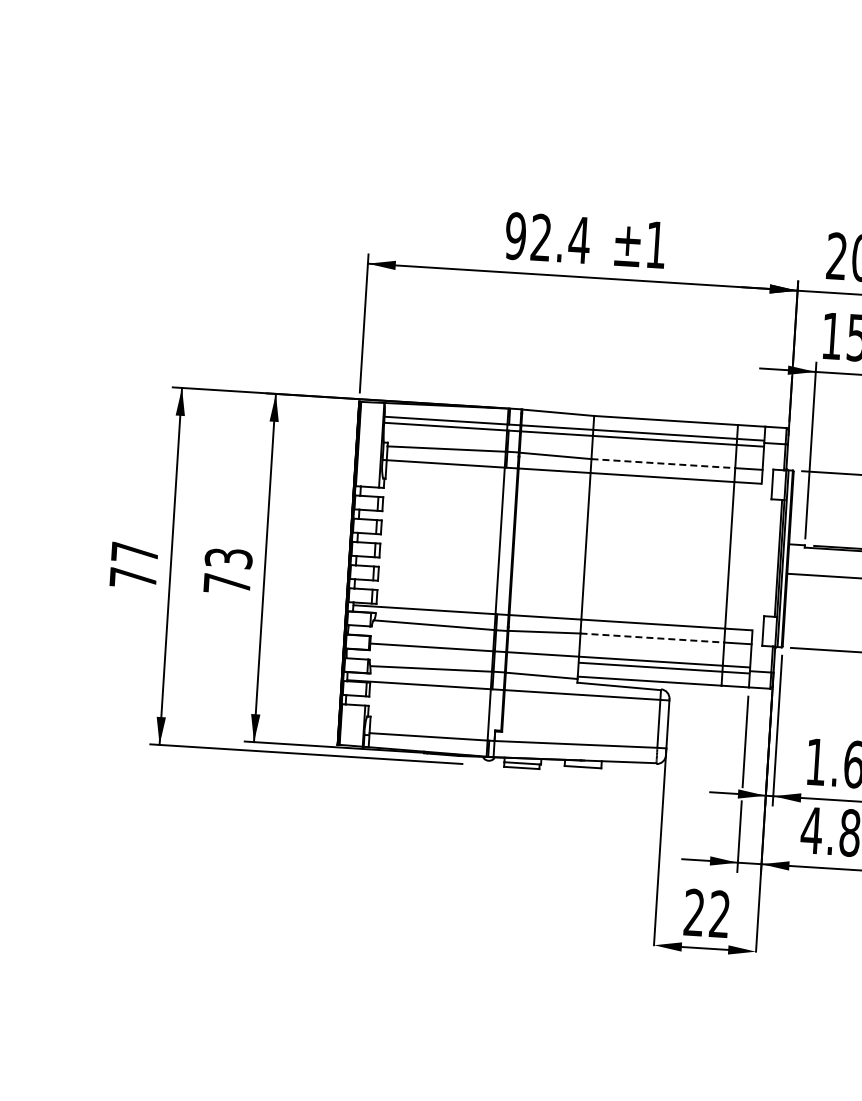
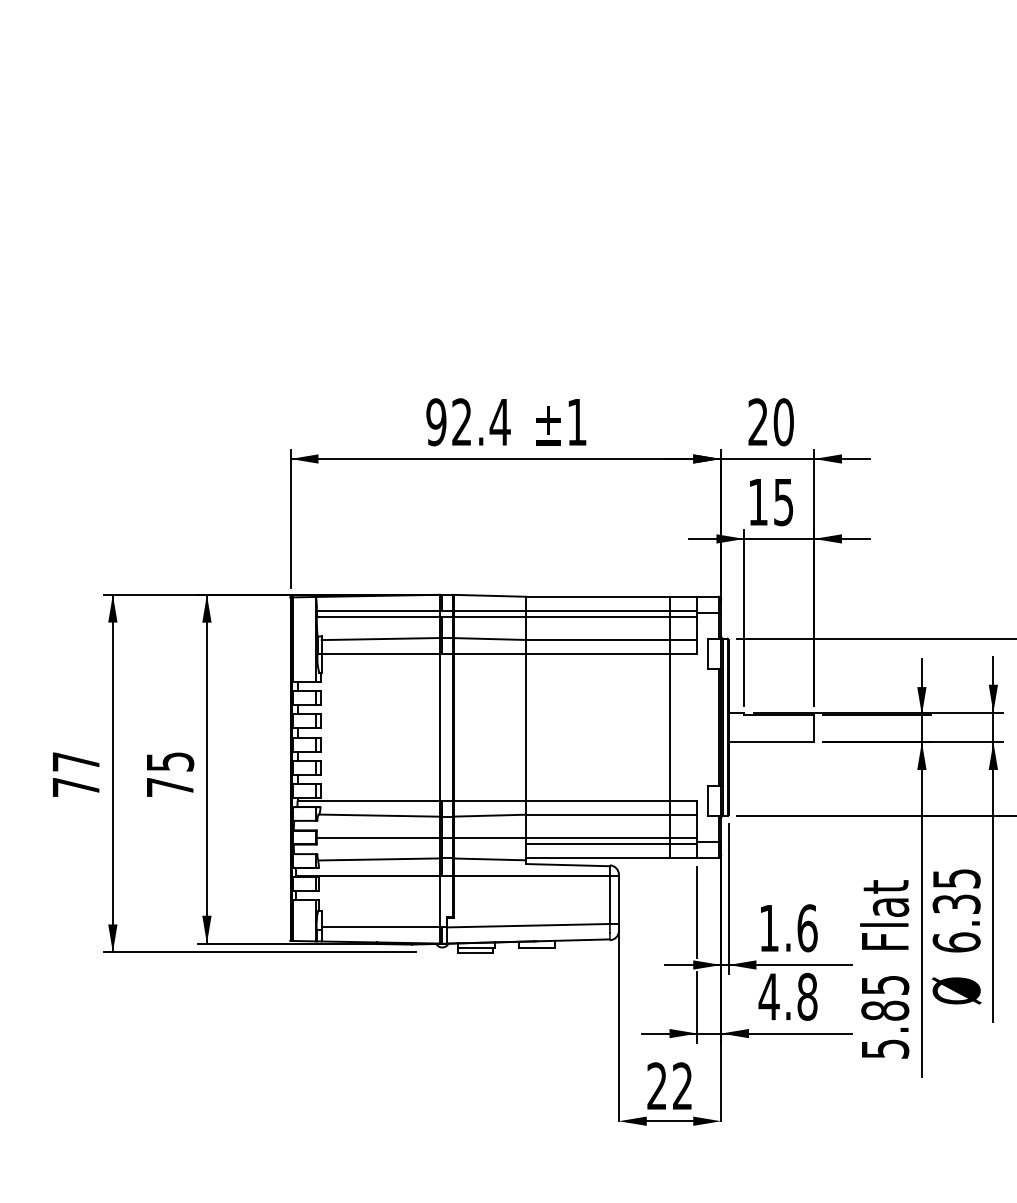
line: (663, 463) -> (598, 639), dashed -> solid
text: (228, 558) -> (169, 761), 73 -> 75
line: (652, 637) -> (598, 814), dashed -> solid

